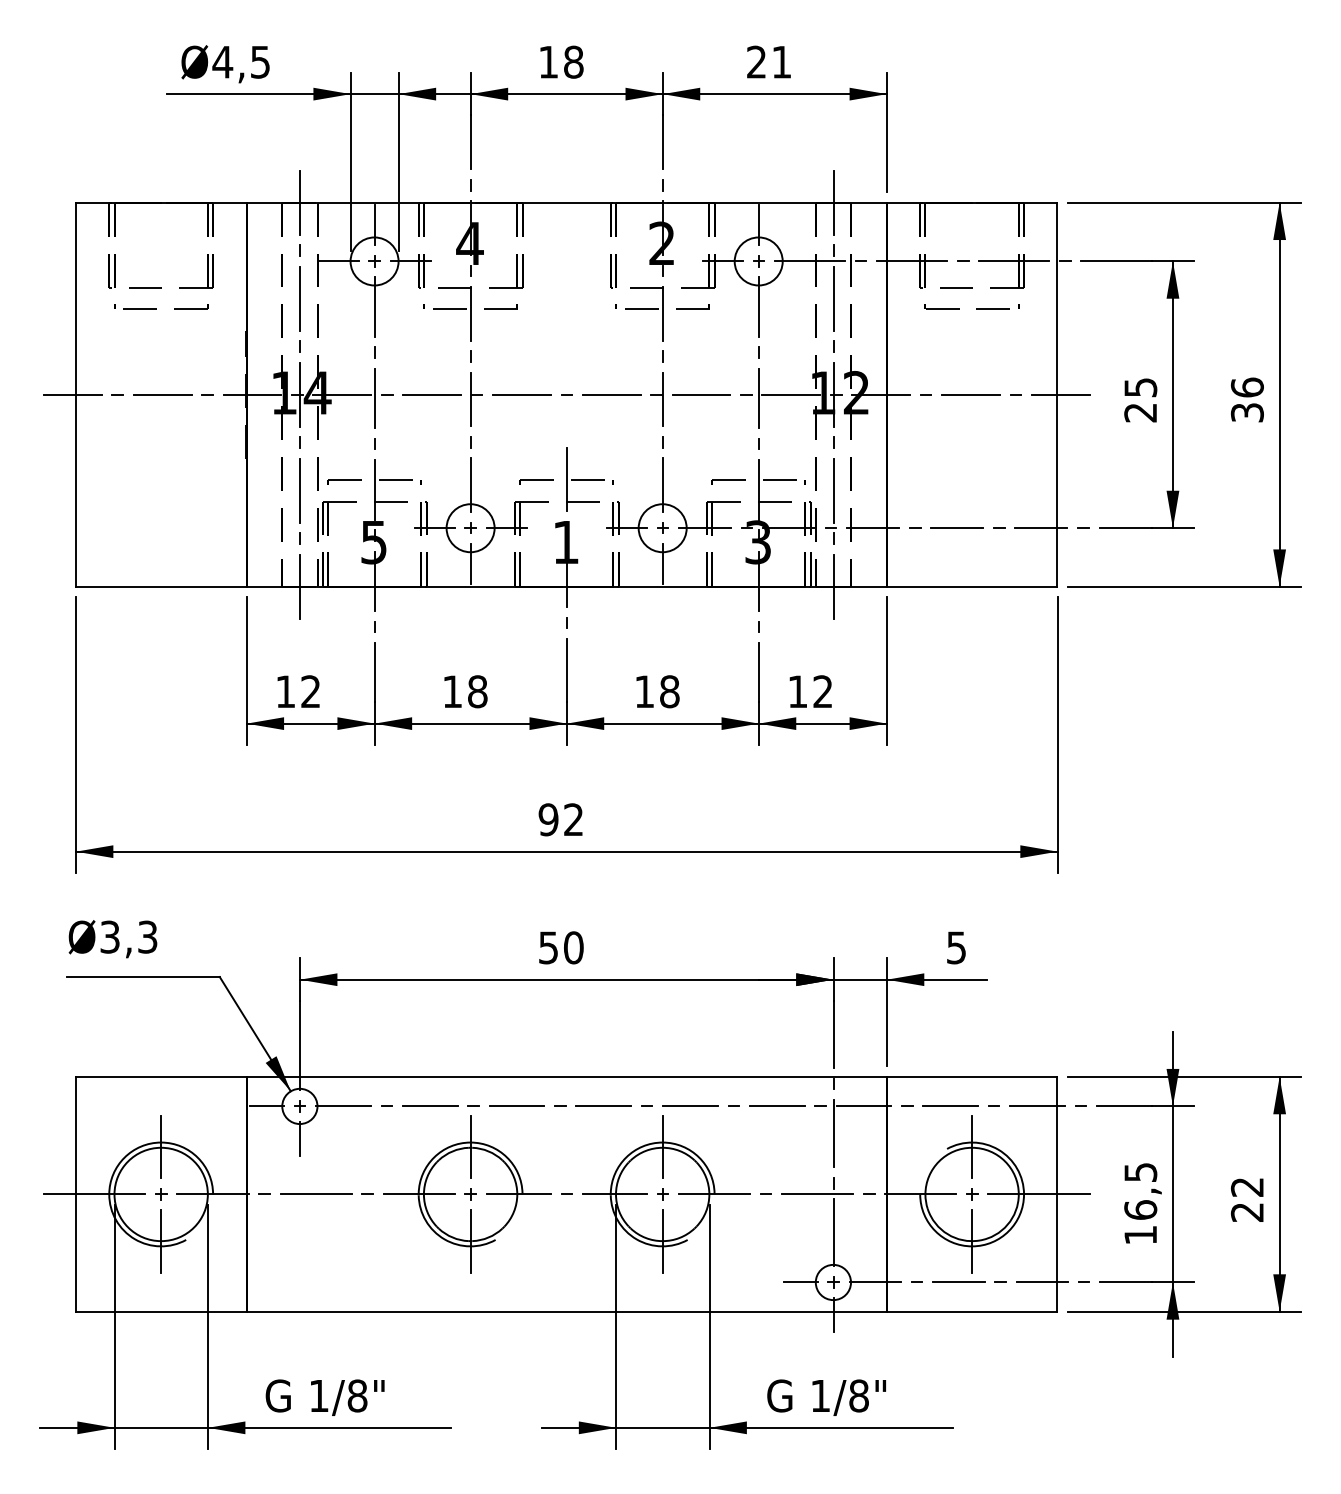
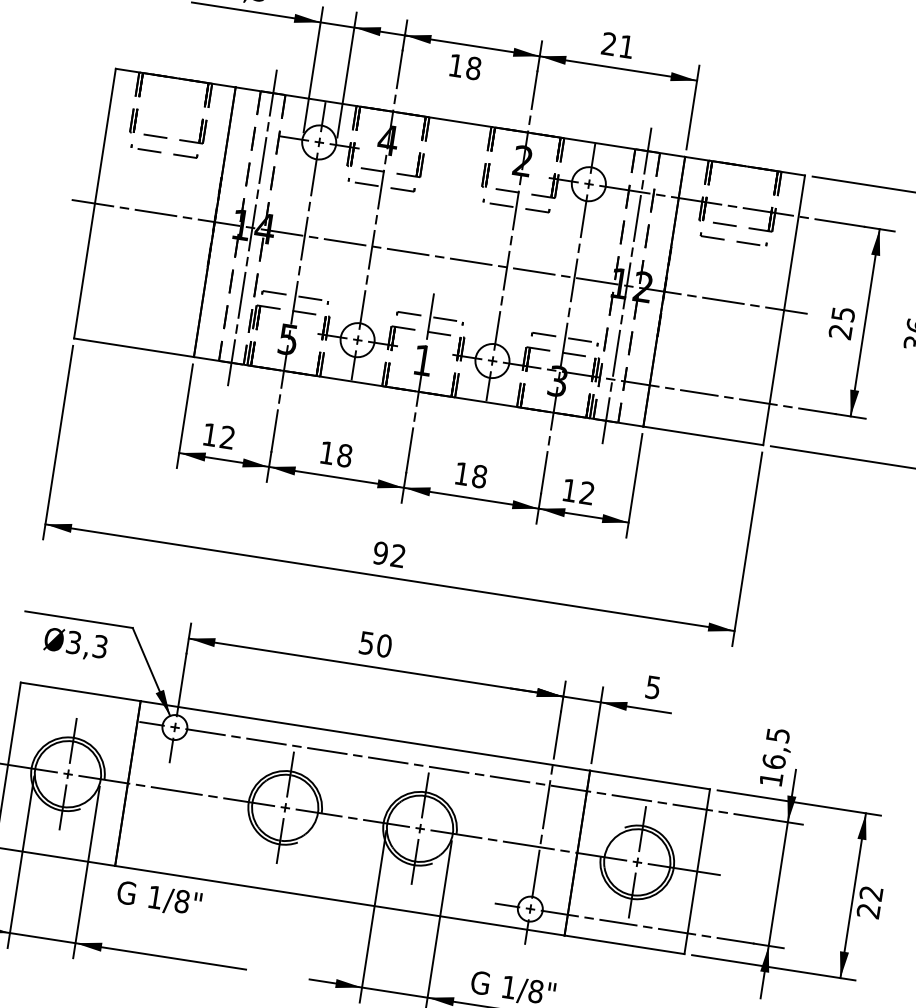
text: (561, 61) -> (465, 66), moved
text: (112, 939) -> (75, 644), moved
text: (1247, 1199) -> (870, 902), moved
text: (1142, 1203) -> (776, 757), moved
text: (324, 1397) -> (158, 899), moved

